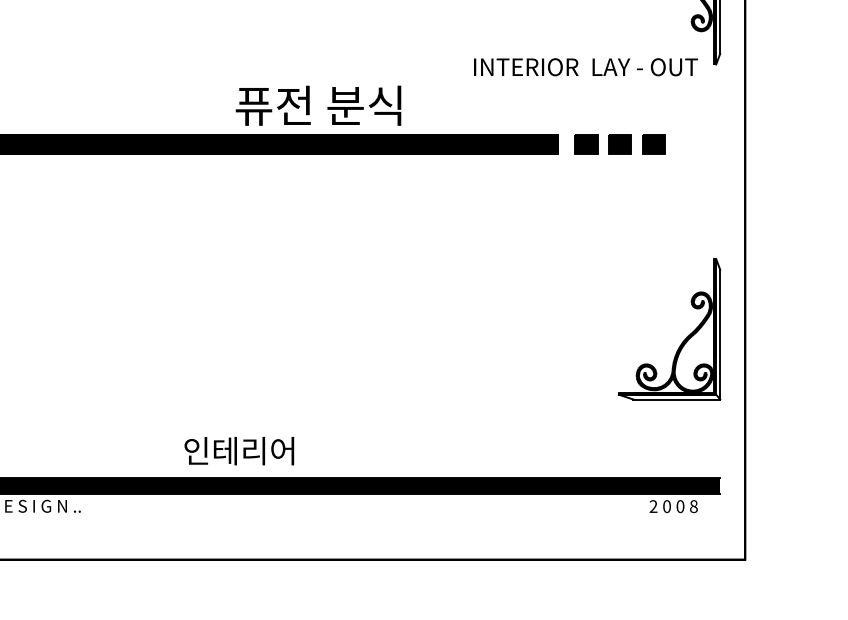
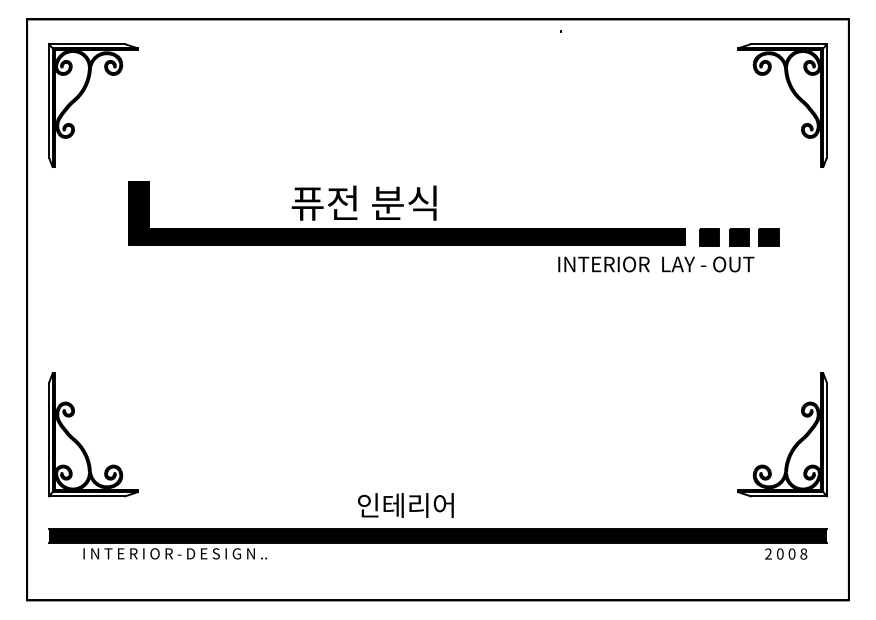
text: (586, 67) -> (656, 264), moved
text: (317, 104) -> (363, 202), moved
part: (682, 341) -> (793, 445), moved

